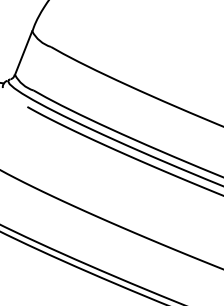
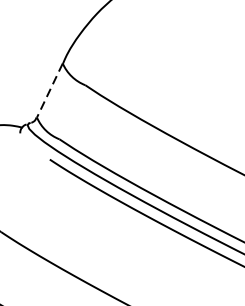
line: (23, 53) -> (49, 91), solid -> dashed

